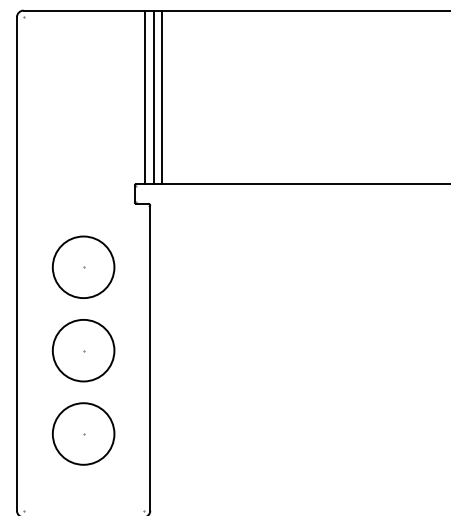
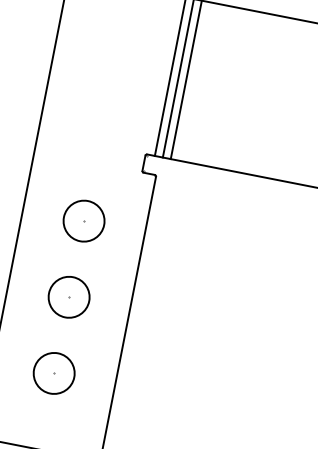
circle: (83, 267) -> (83, 221), size x0.71
circle: (83, 350) -> (69, 297), size x0.71
circle: (83, 434) -> (53, 373), size x0.71

